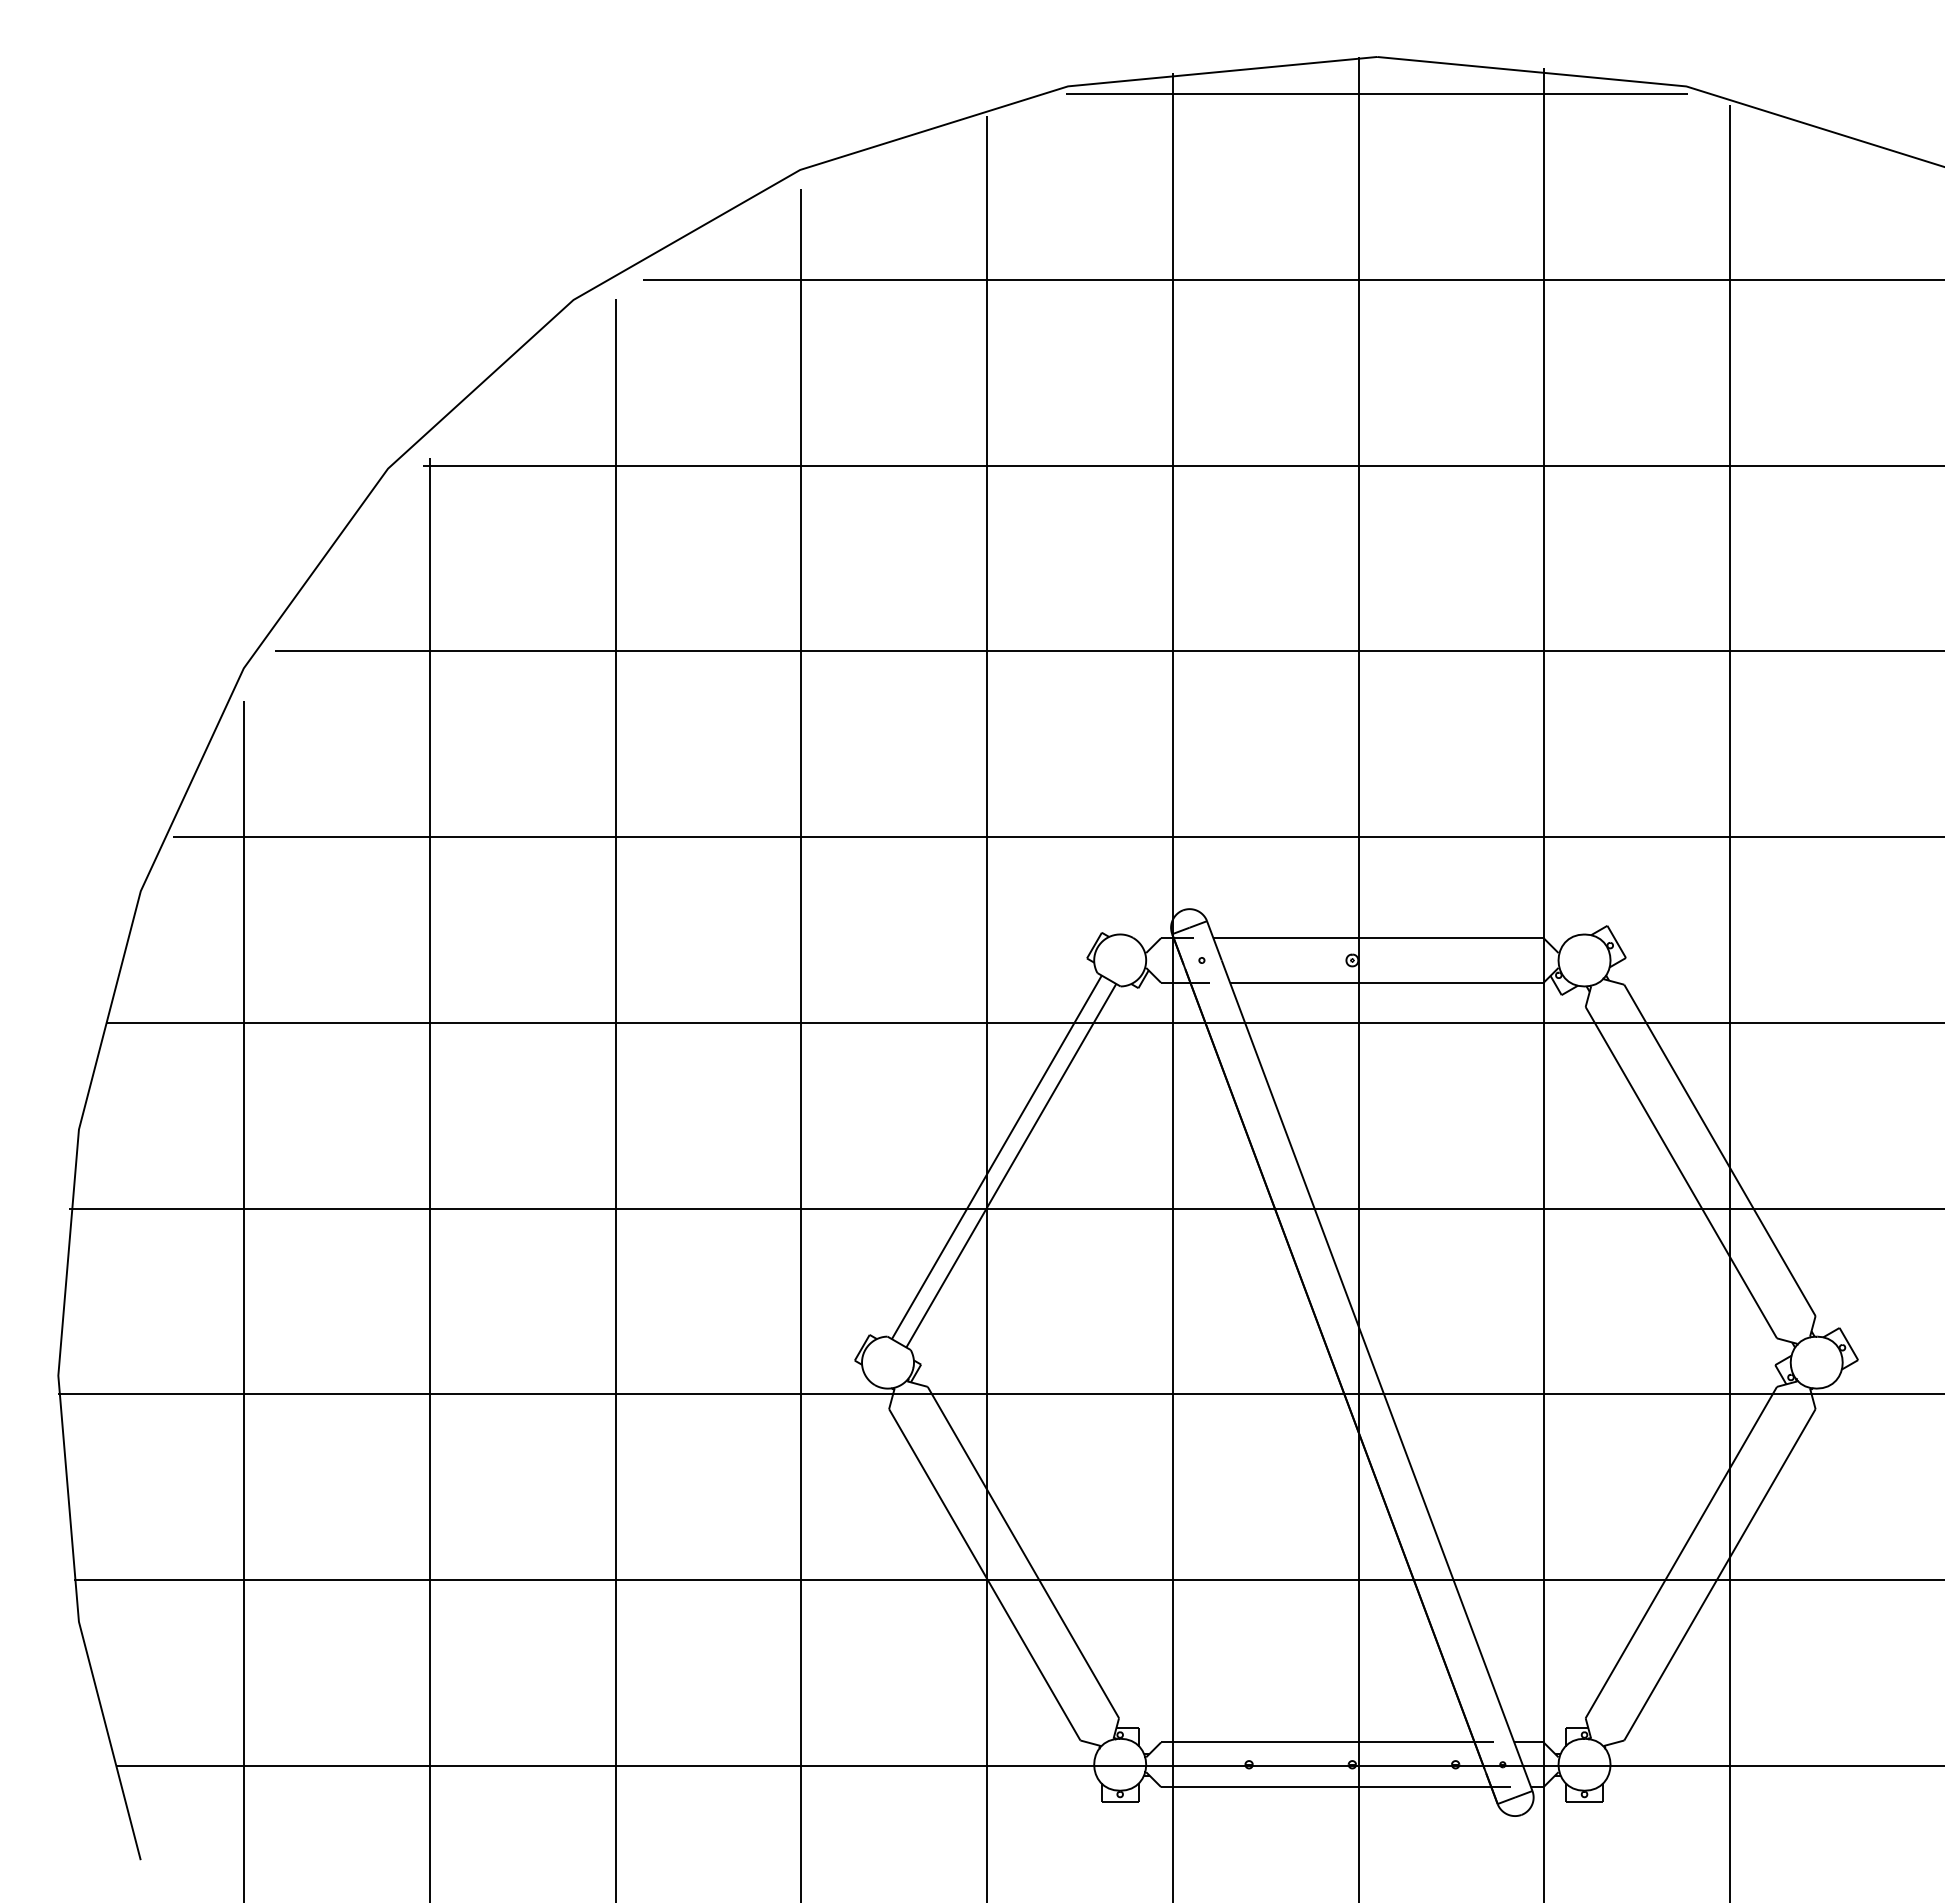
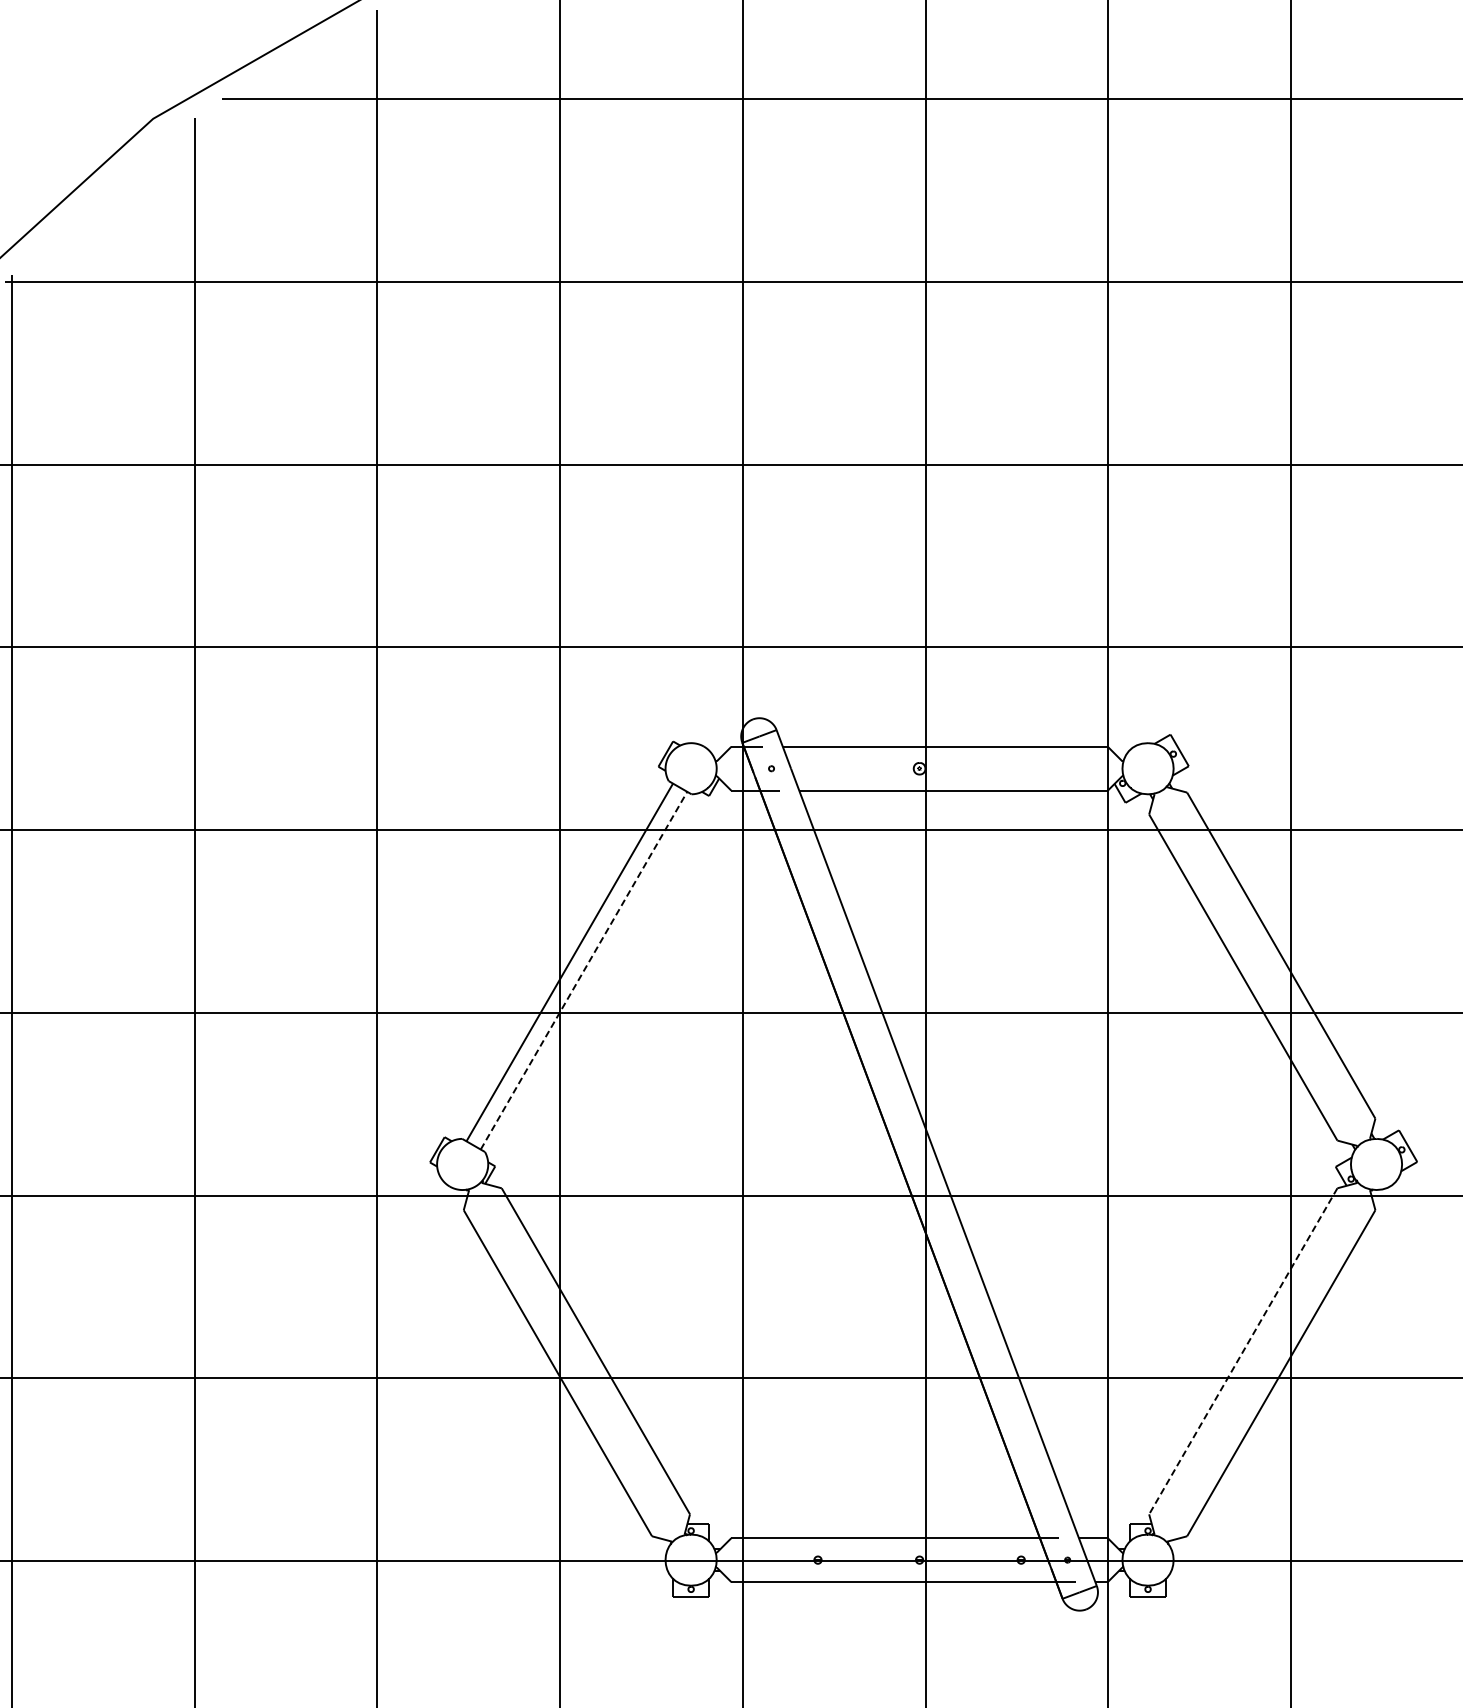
line: (1011, 1165) -> (584, 970), solid -> dashed
line: (1681, 1552) -> (1243, 1351), solid -> dashed

